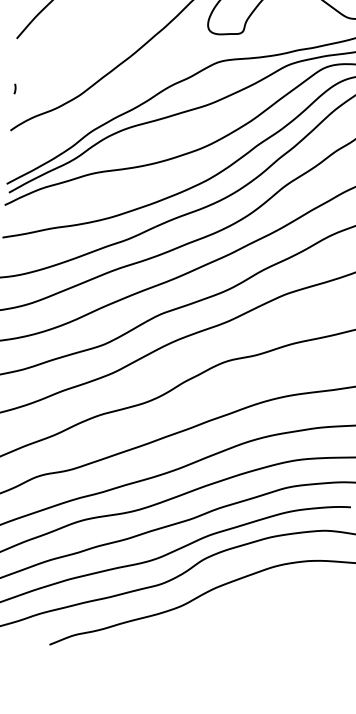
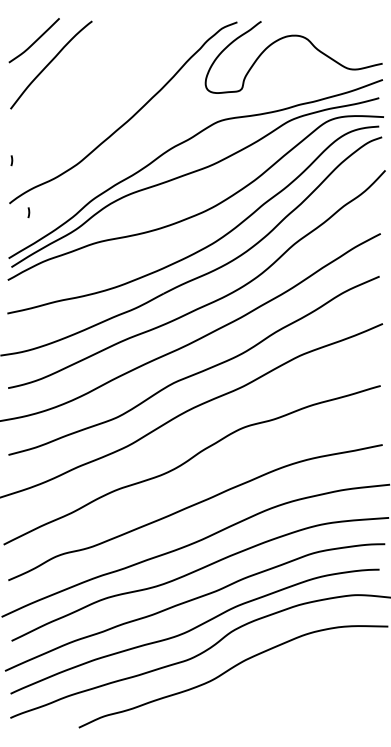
line: (28, 140) -> (28, 212), added

